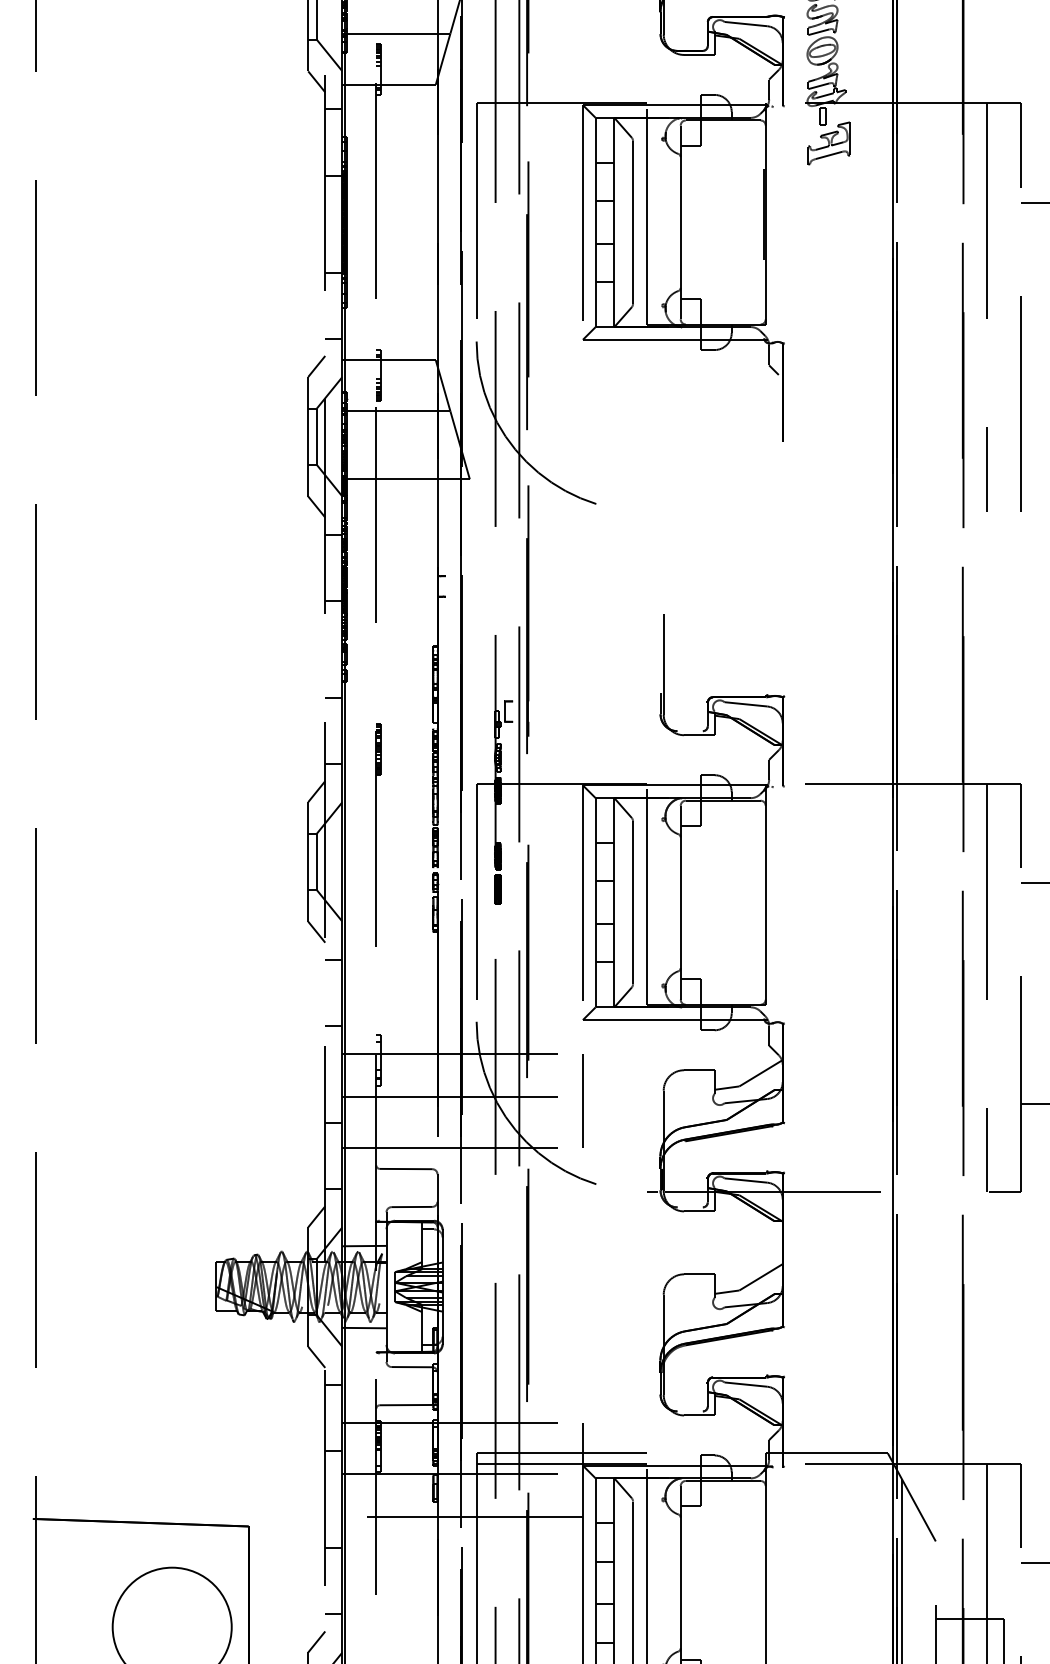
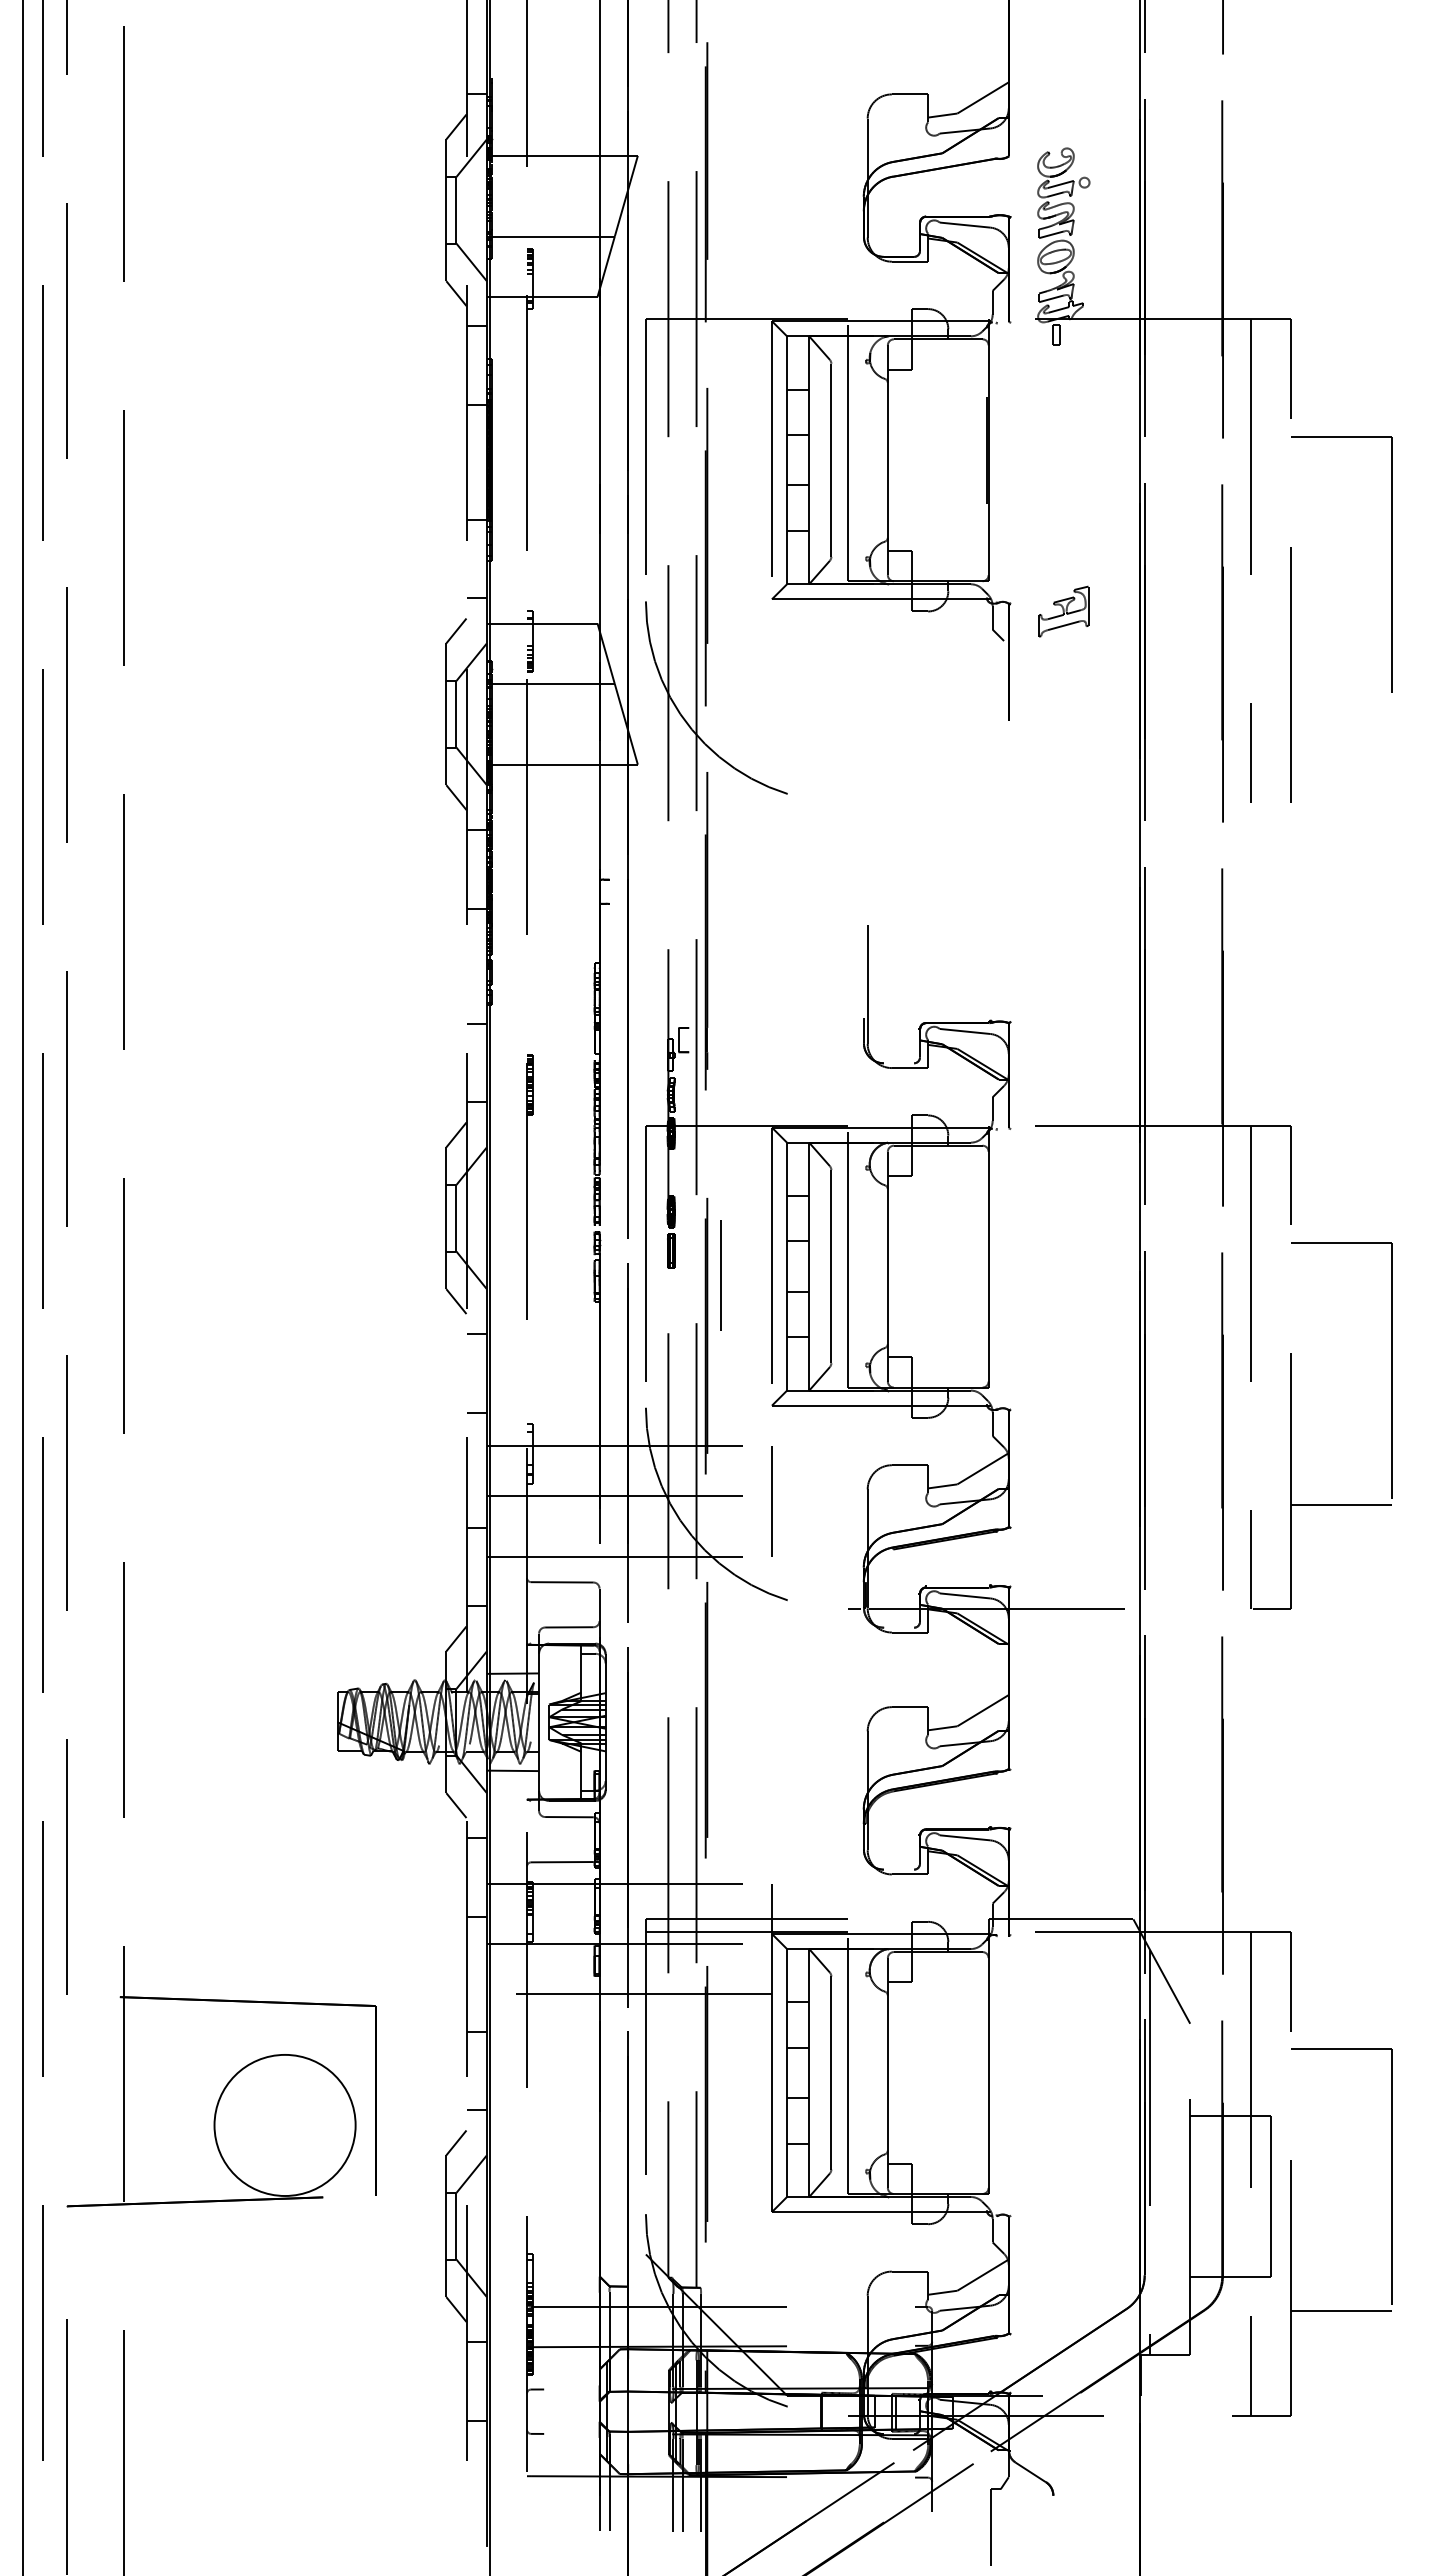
part: (828, 143) -> (1063, 611), moved
line: (539, 910) -> (720, 1275), added

